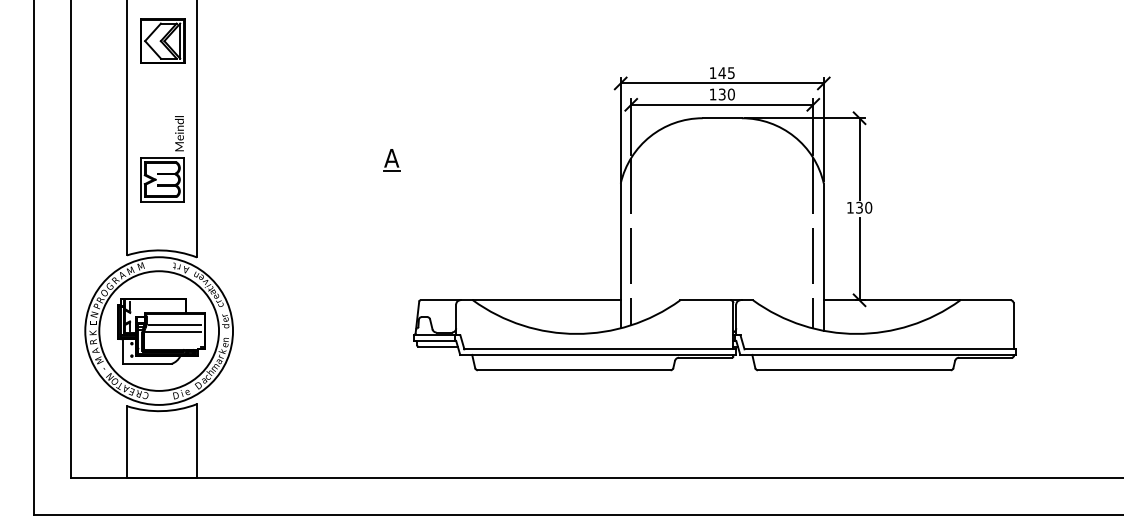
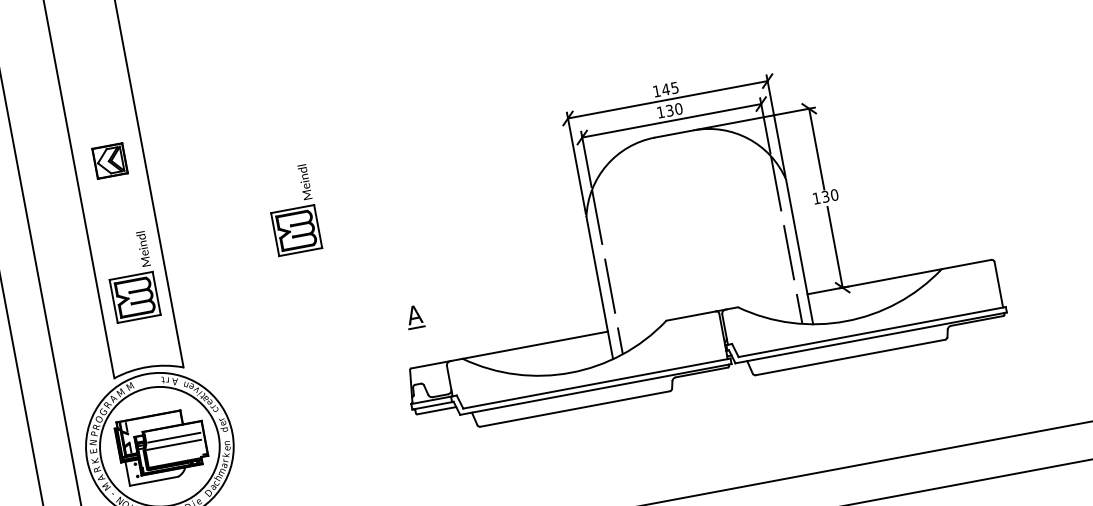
part: (162, 40) -> (109, 160), size x0.7
part: (333, 123) -> (293, 210), added
part: (391, 160) -> (414, 317), moved

